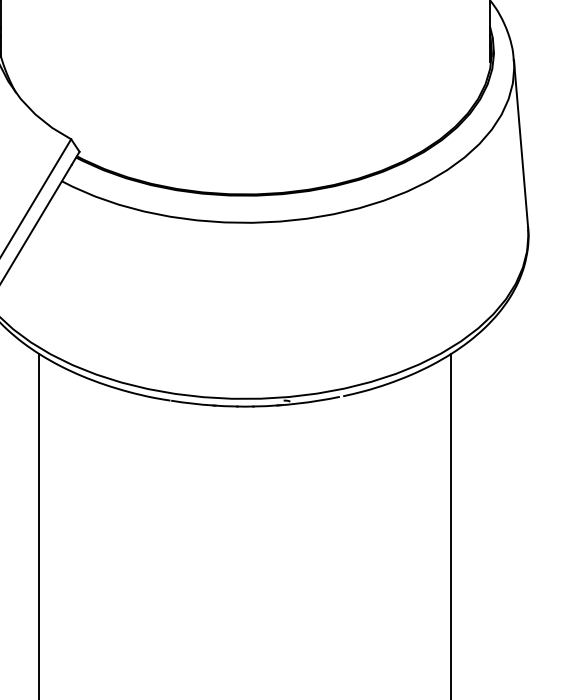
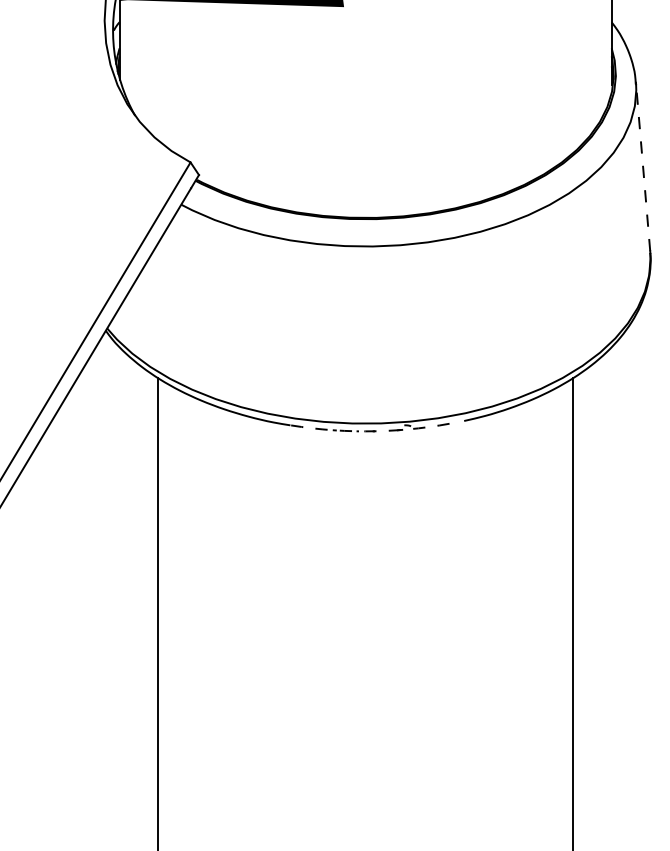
line: (521, 143) -> (643, 166), solid -> dashed
arc: (256, 406) -> (376, 431), solid -> dashed

